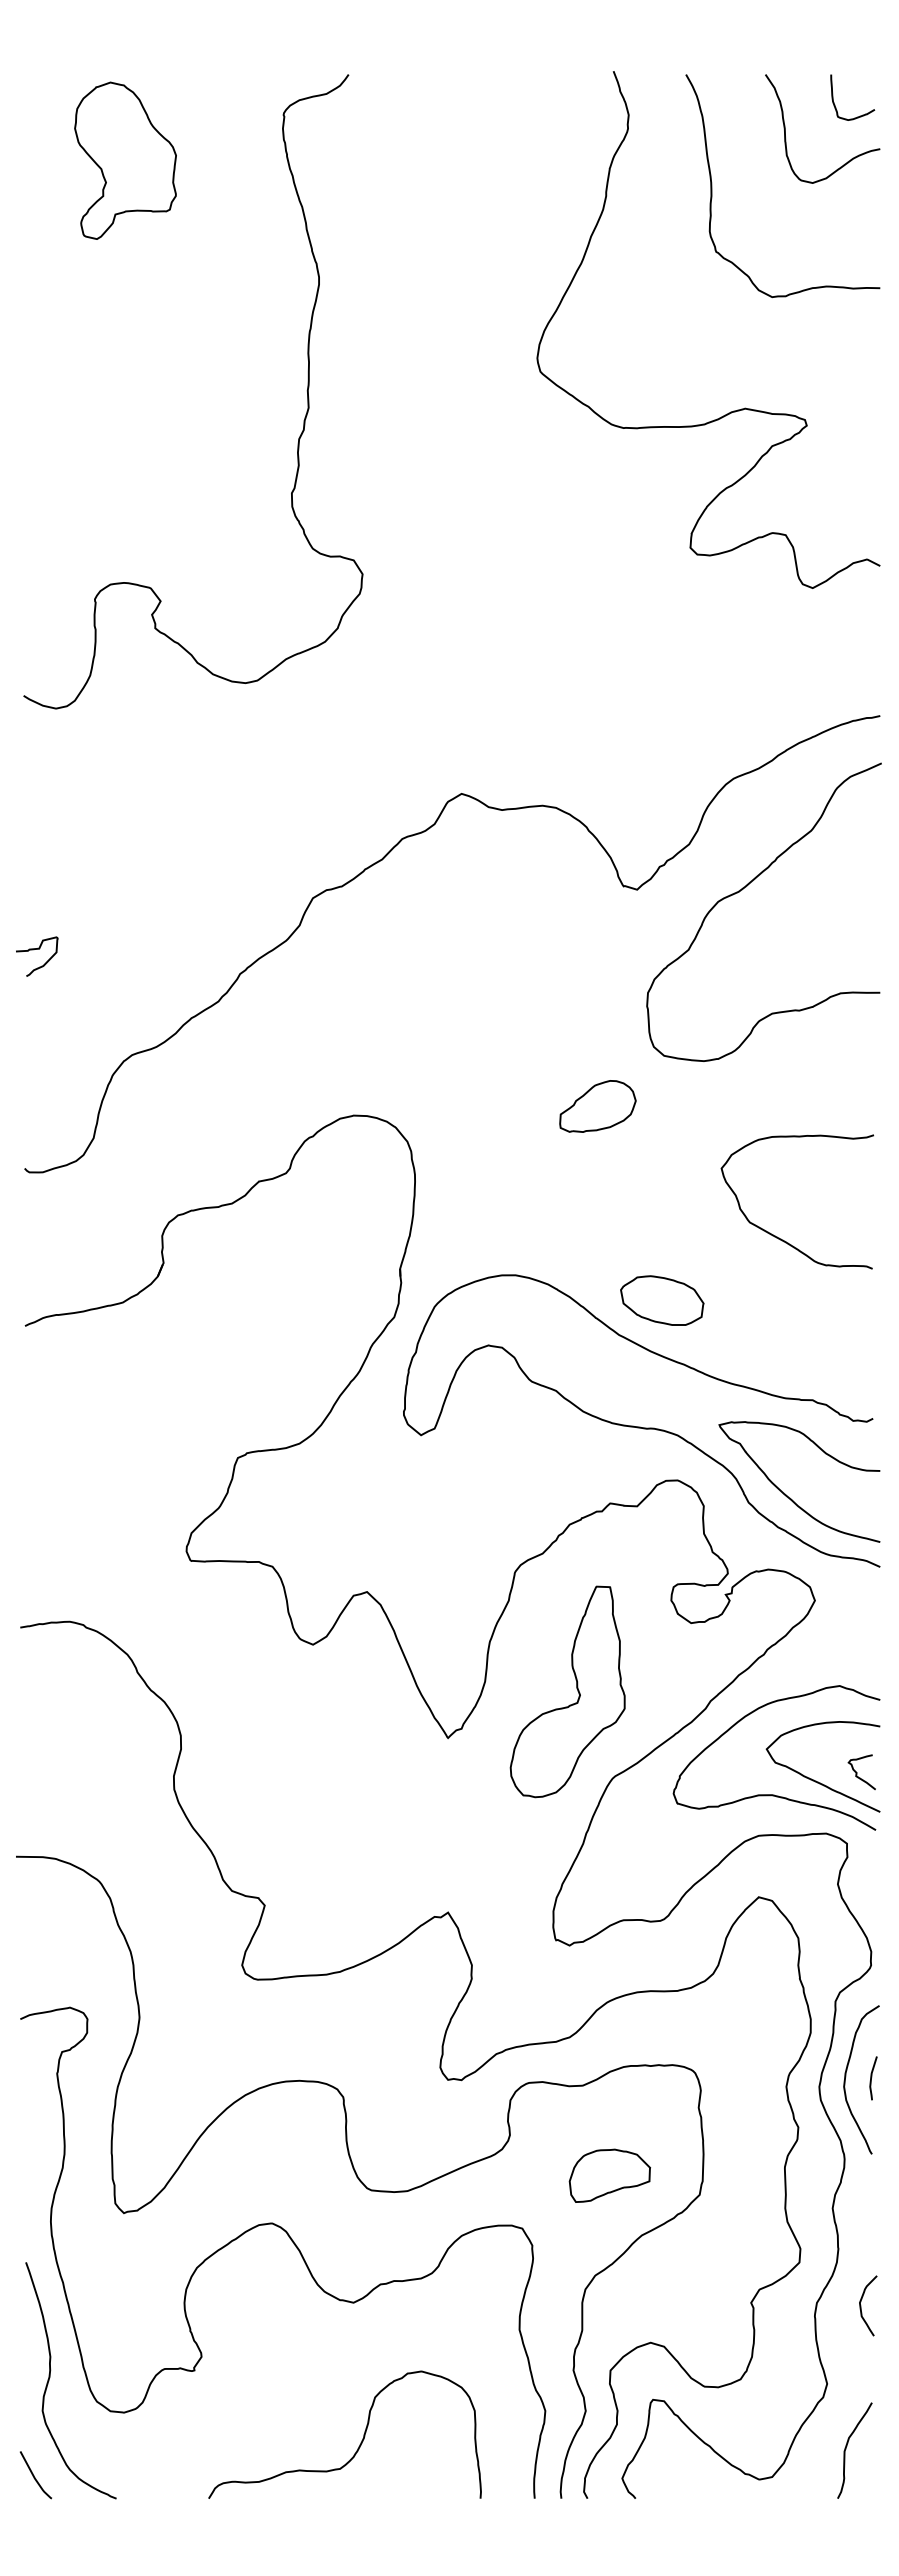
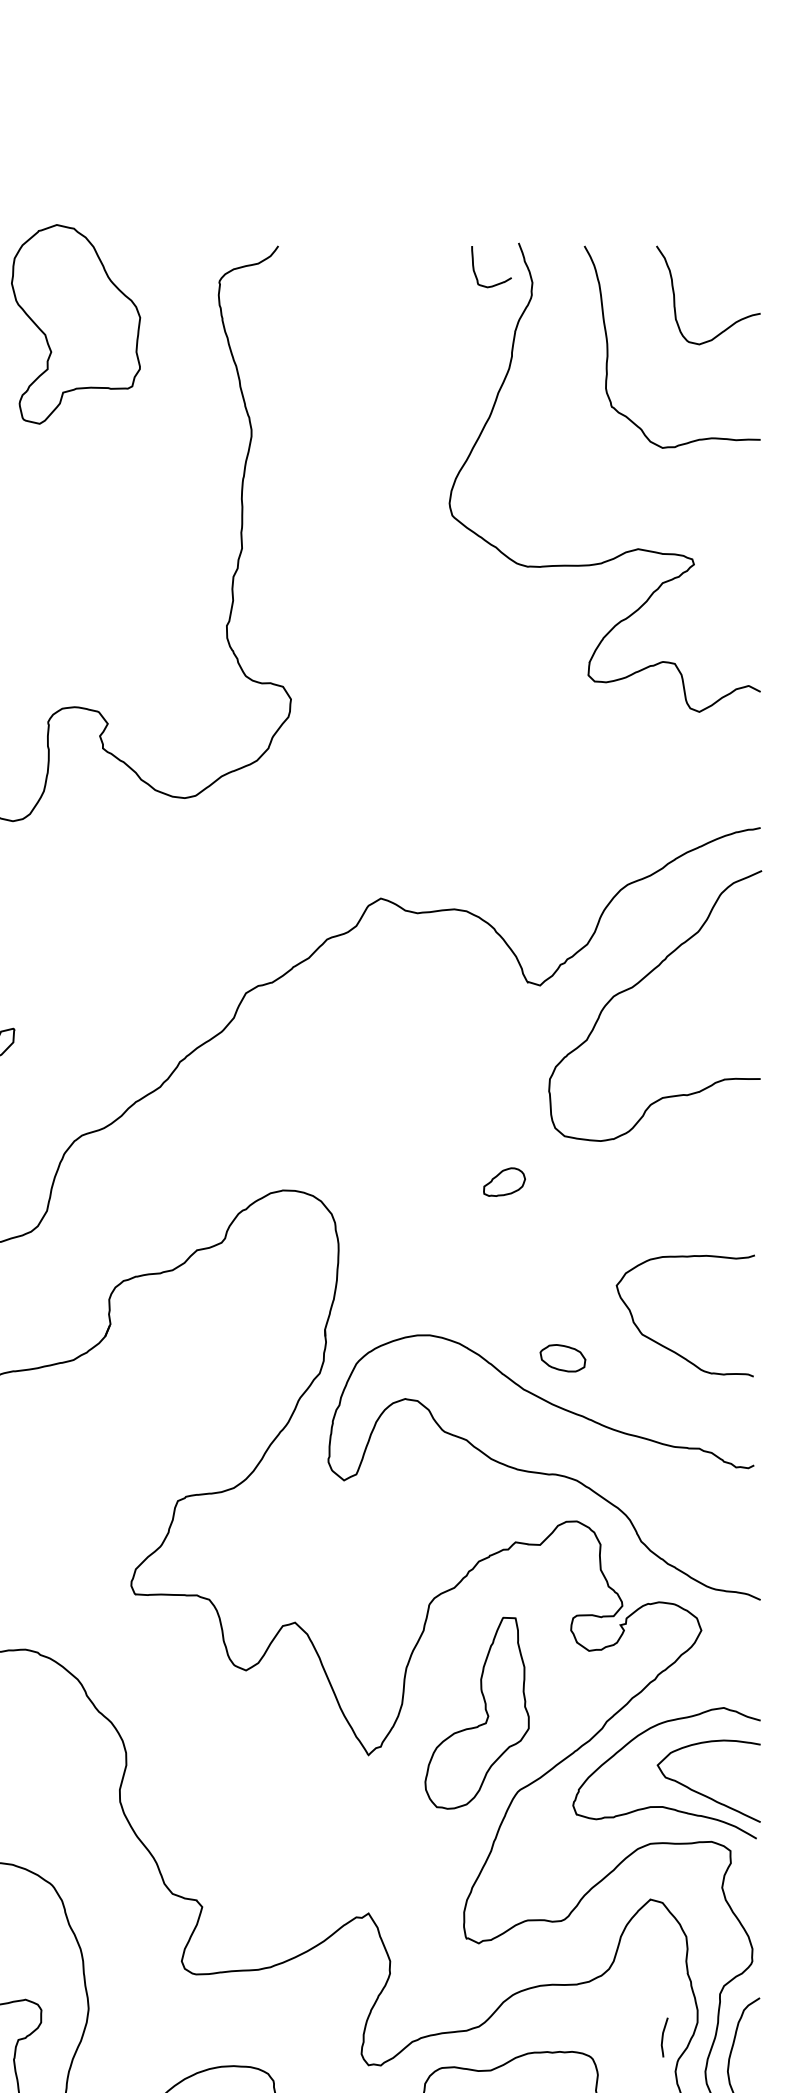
curve: (835, 104) -> (476, 273), moved
part: (125, 160) -> (75, 323), size x1.4
part: (597, 1106) -> (504, 1182), size x0.6
curve: (779, 1237) -> (669, 1348), moved
part: (662, 1300) -> (563, 1358), size x0.6
curve: (790, 1497) -> (679, 1536), removed
curve: (857, 1772) -> (740, 1786), removed
curve: (872, 2077) -> (663, 2036), moved

